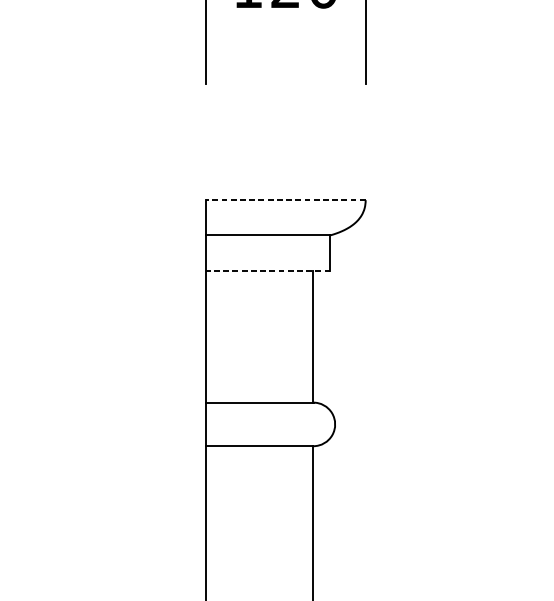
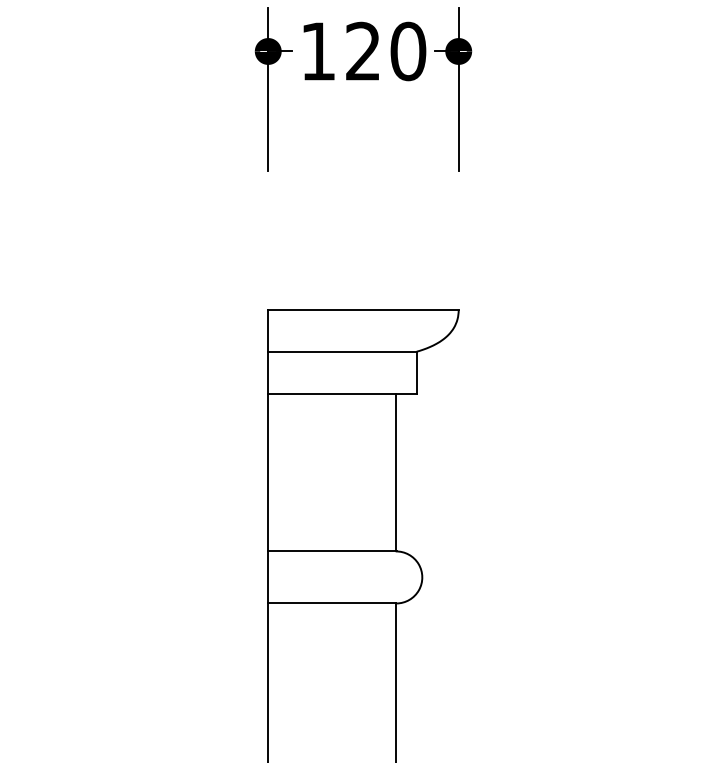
line: (285, 199) -> (362, 309), dashed -> solid
line: (267, 270) -> (341, 393), dashed -> solid

